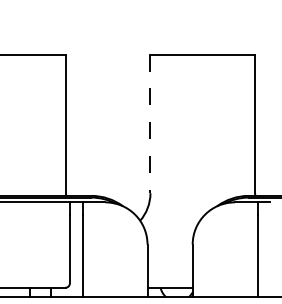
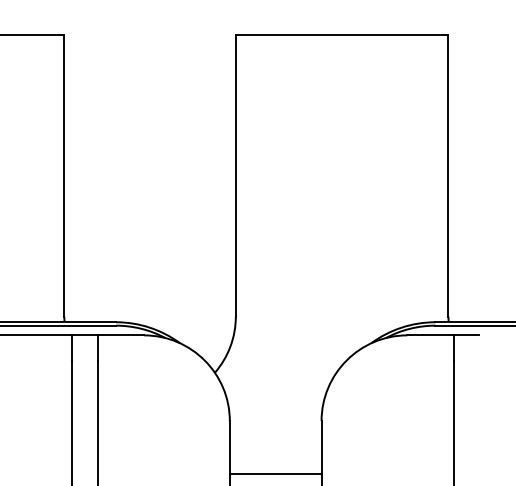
line: (150, 124) -> (235, 177), dashed -> solid
line: (169, 270) -> (274, 473), added

